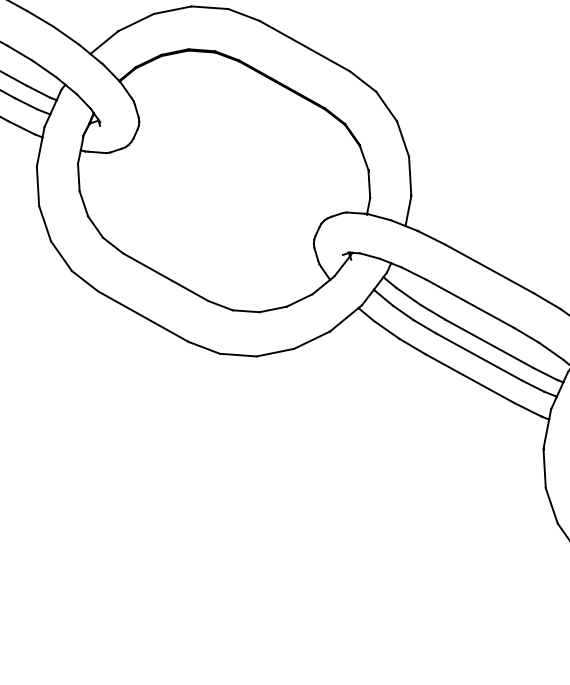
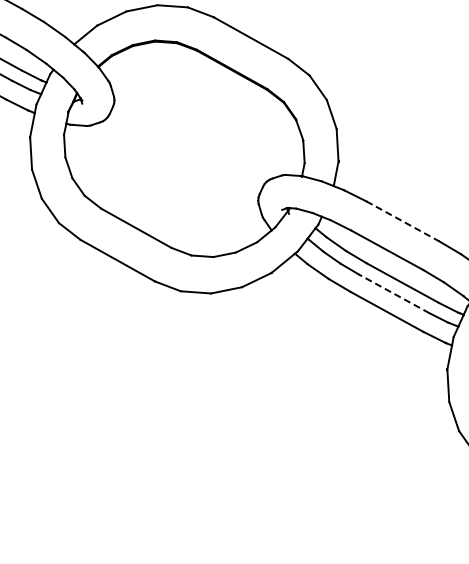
line: (489, 269) -> (402, 221), solid -> dashed
line: (478, 356) -> (393, 293), solid -> dashed

